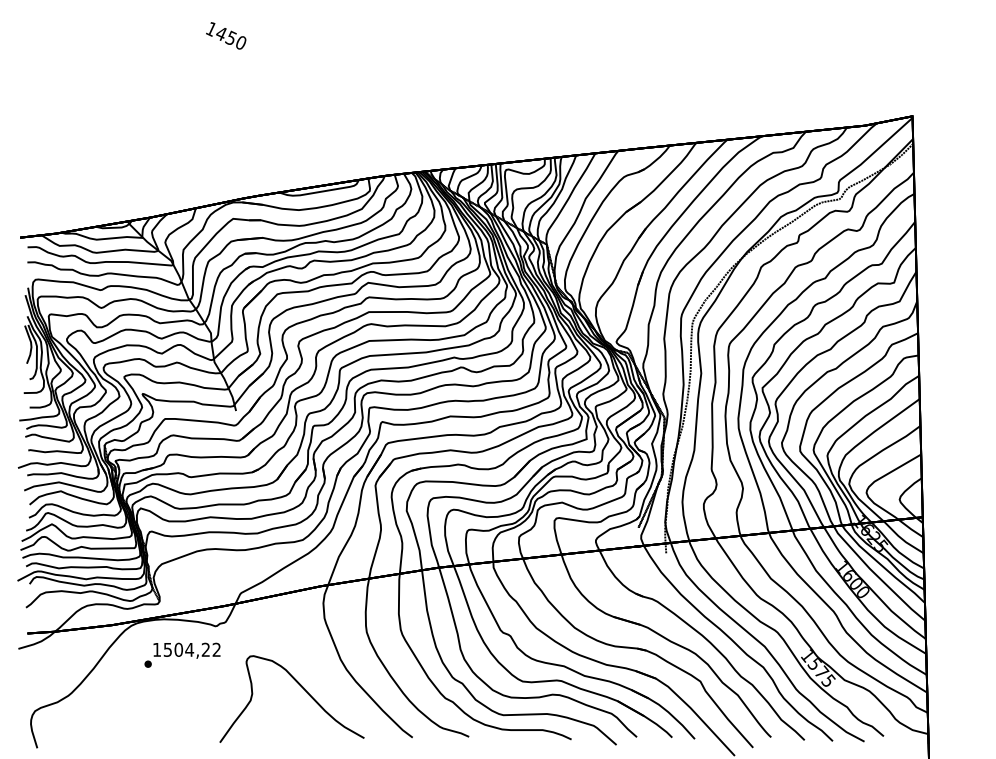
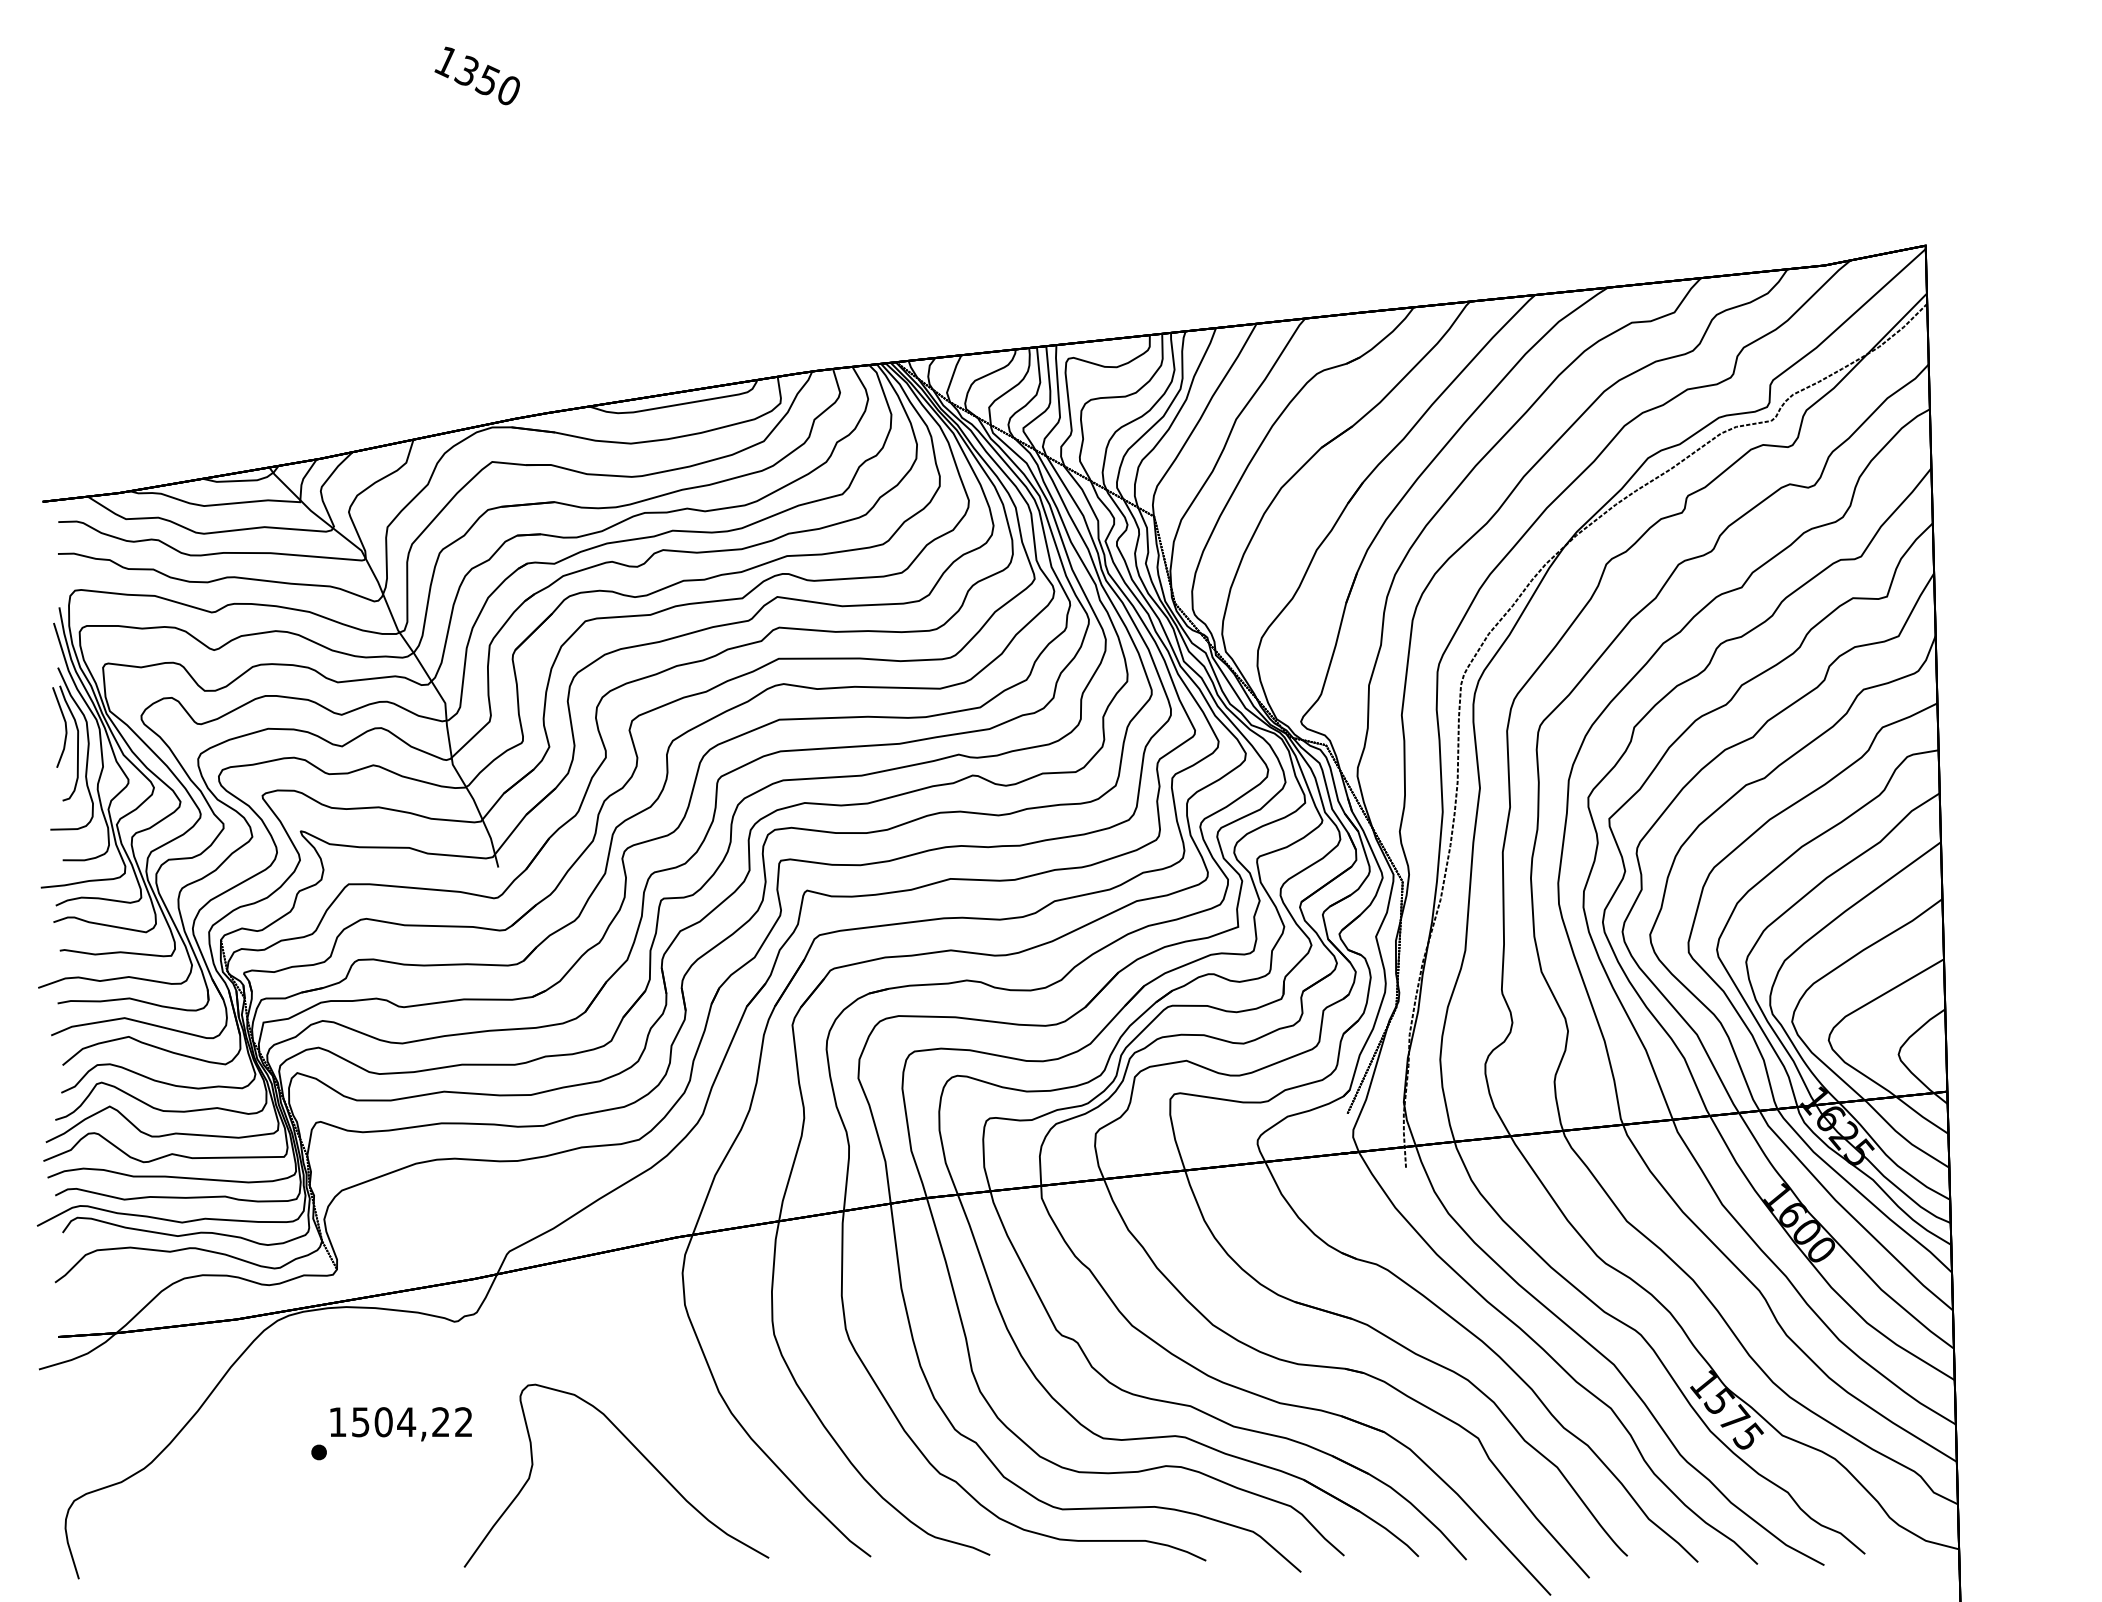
text: (220, 33) -> (465, 70), 1450 -> 1350
text: (182, 654) -> (391, 1431), moved

